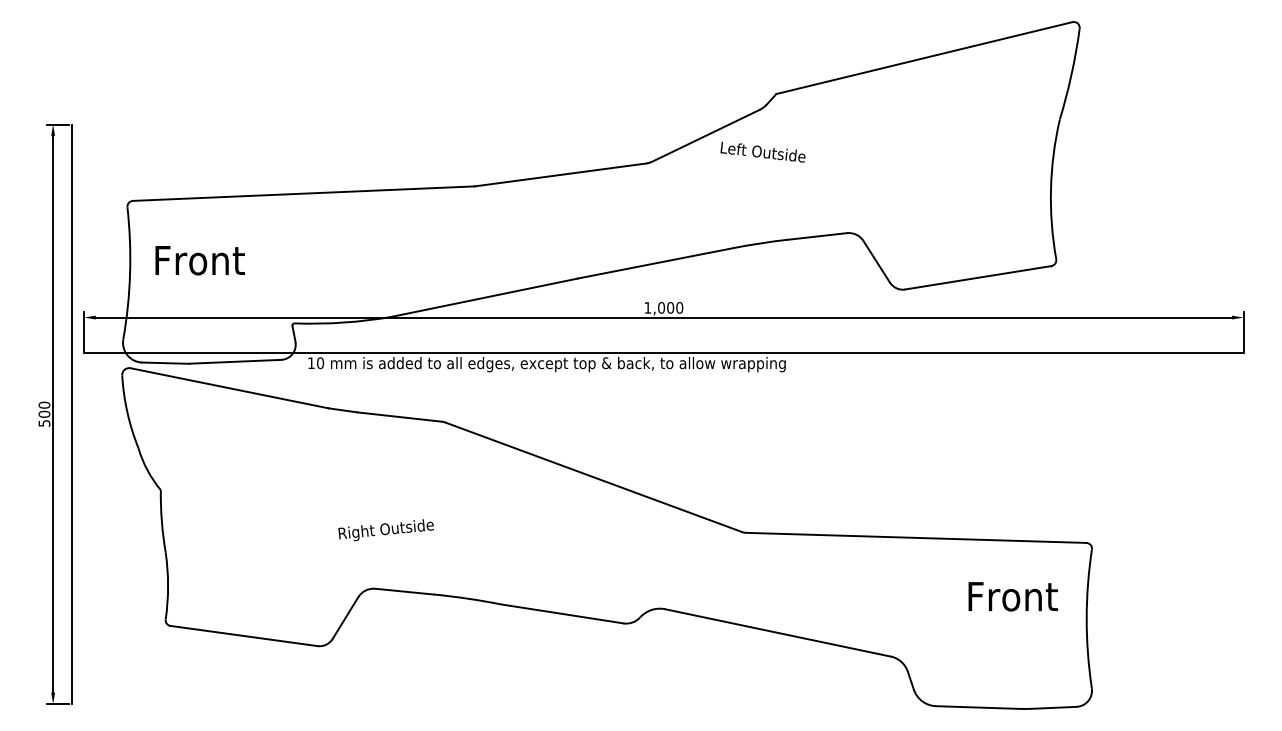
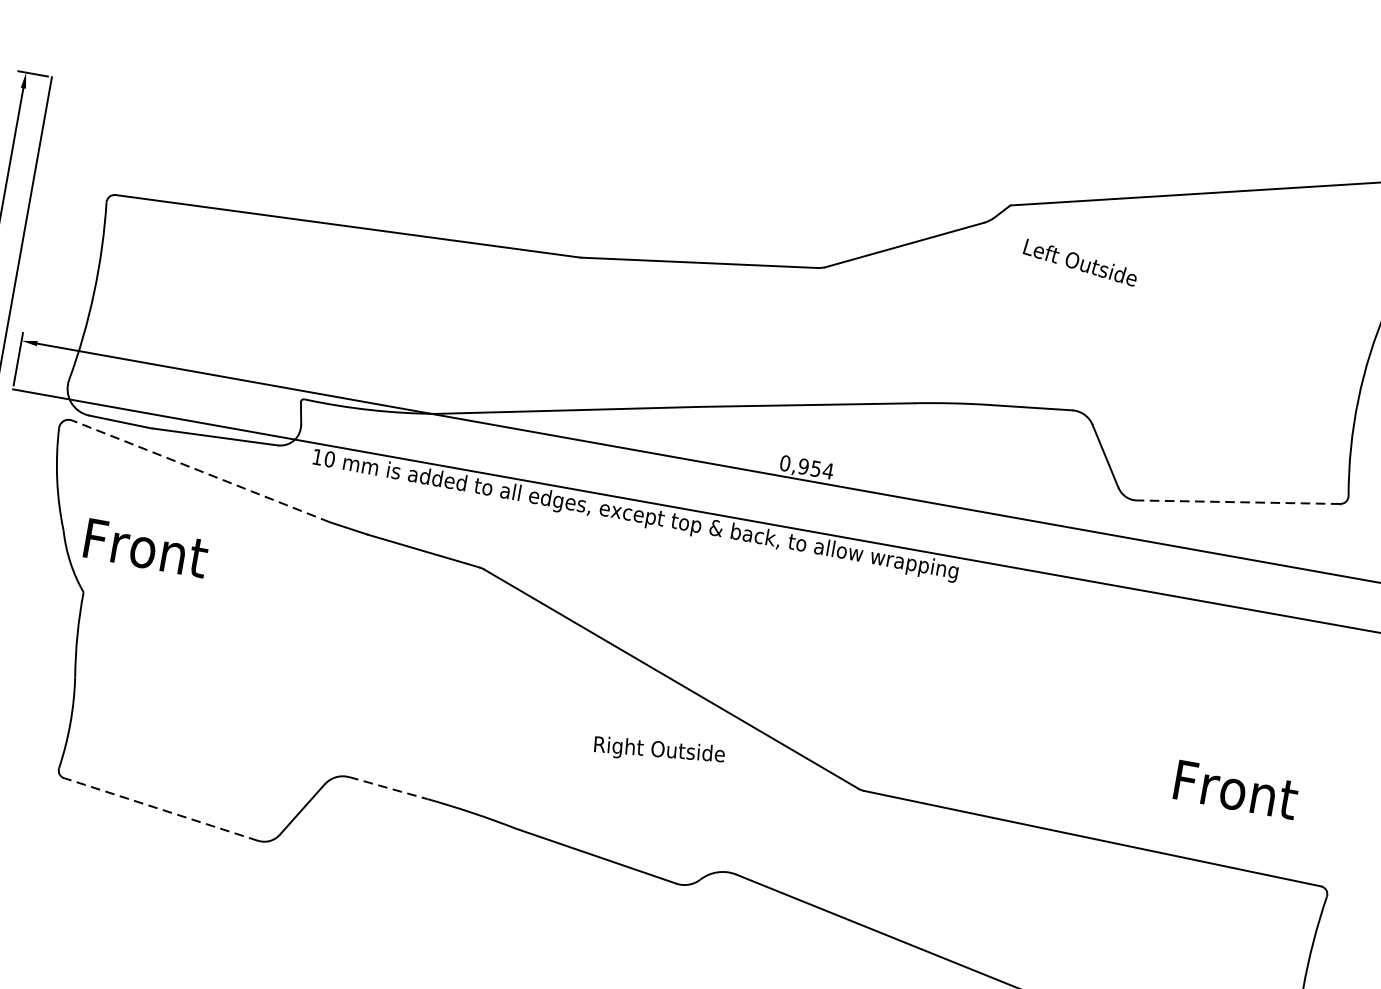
text: (762, 151) -> (1079, 261), moved
text: (199, 260) -> (145, 548), moved
line: (977, 277) -> (1237, 501), solid -> dashed
text: (663, 307) -> (806, 466), 1,000 -> 0,954
line: (229, 388) -> (200, 471), solid -> dashed
text: (385, 530) -> (658, 750), moved
line: (404, 591) -> (388, 787), solid -> dashed
text: (1012, 596) -> (1235, 789), moved
line: (243, 635) -> (160, 808), solid -> dashed

